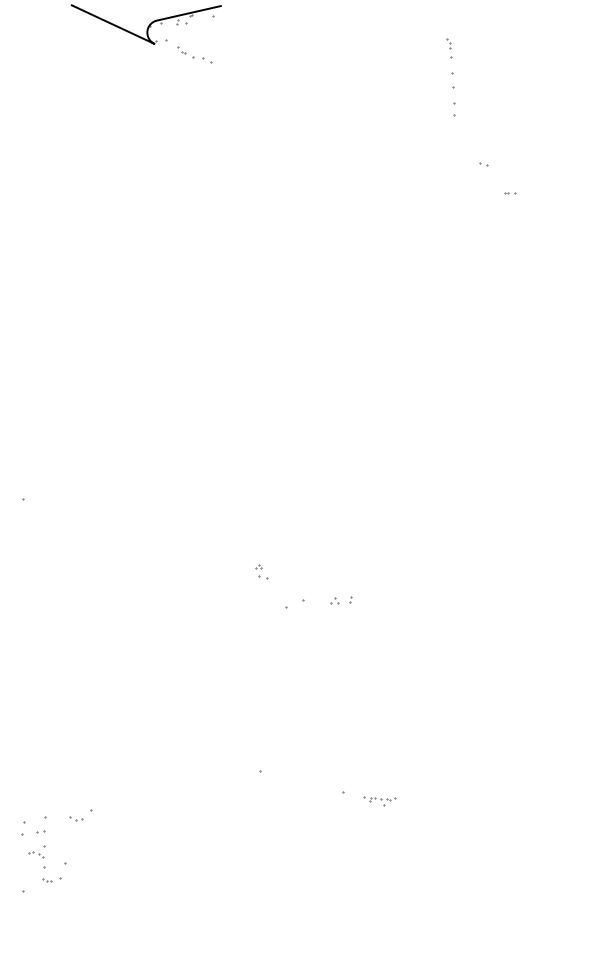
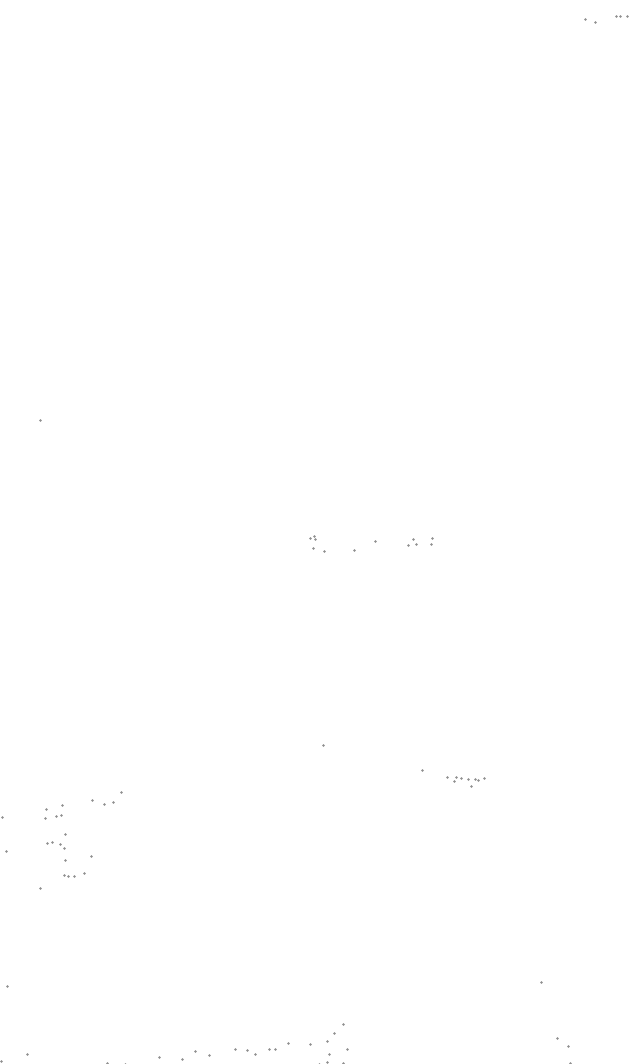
part: (510, 193) -> (622, 16), moved
part: (261, 571) -> (316, 543), moved
part: (75, 818) -> (102, 802), size x1.43
part: (34, 826) -> (53, 811), size x0.62

